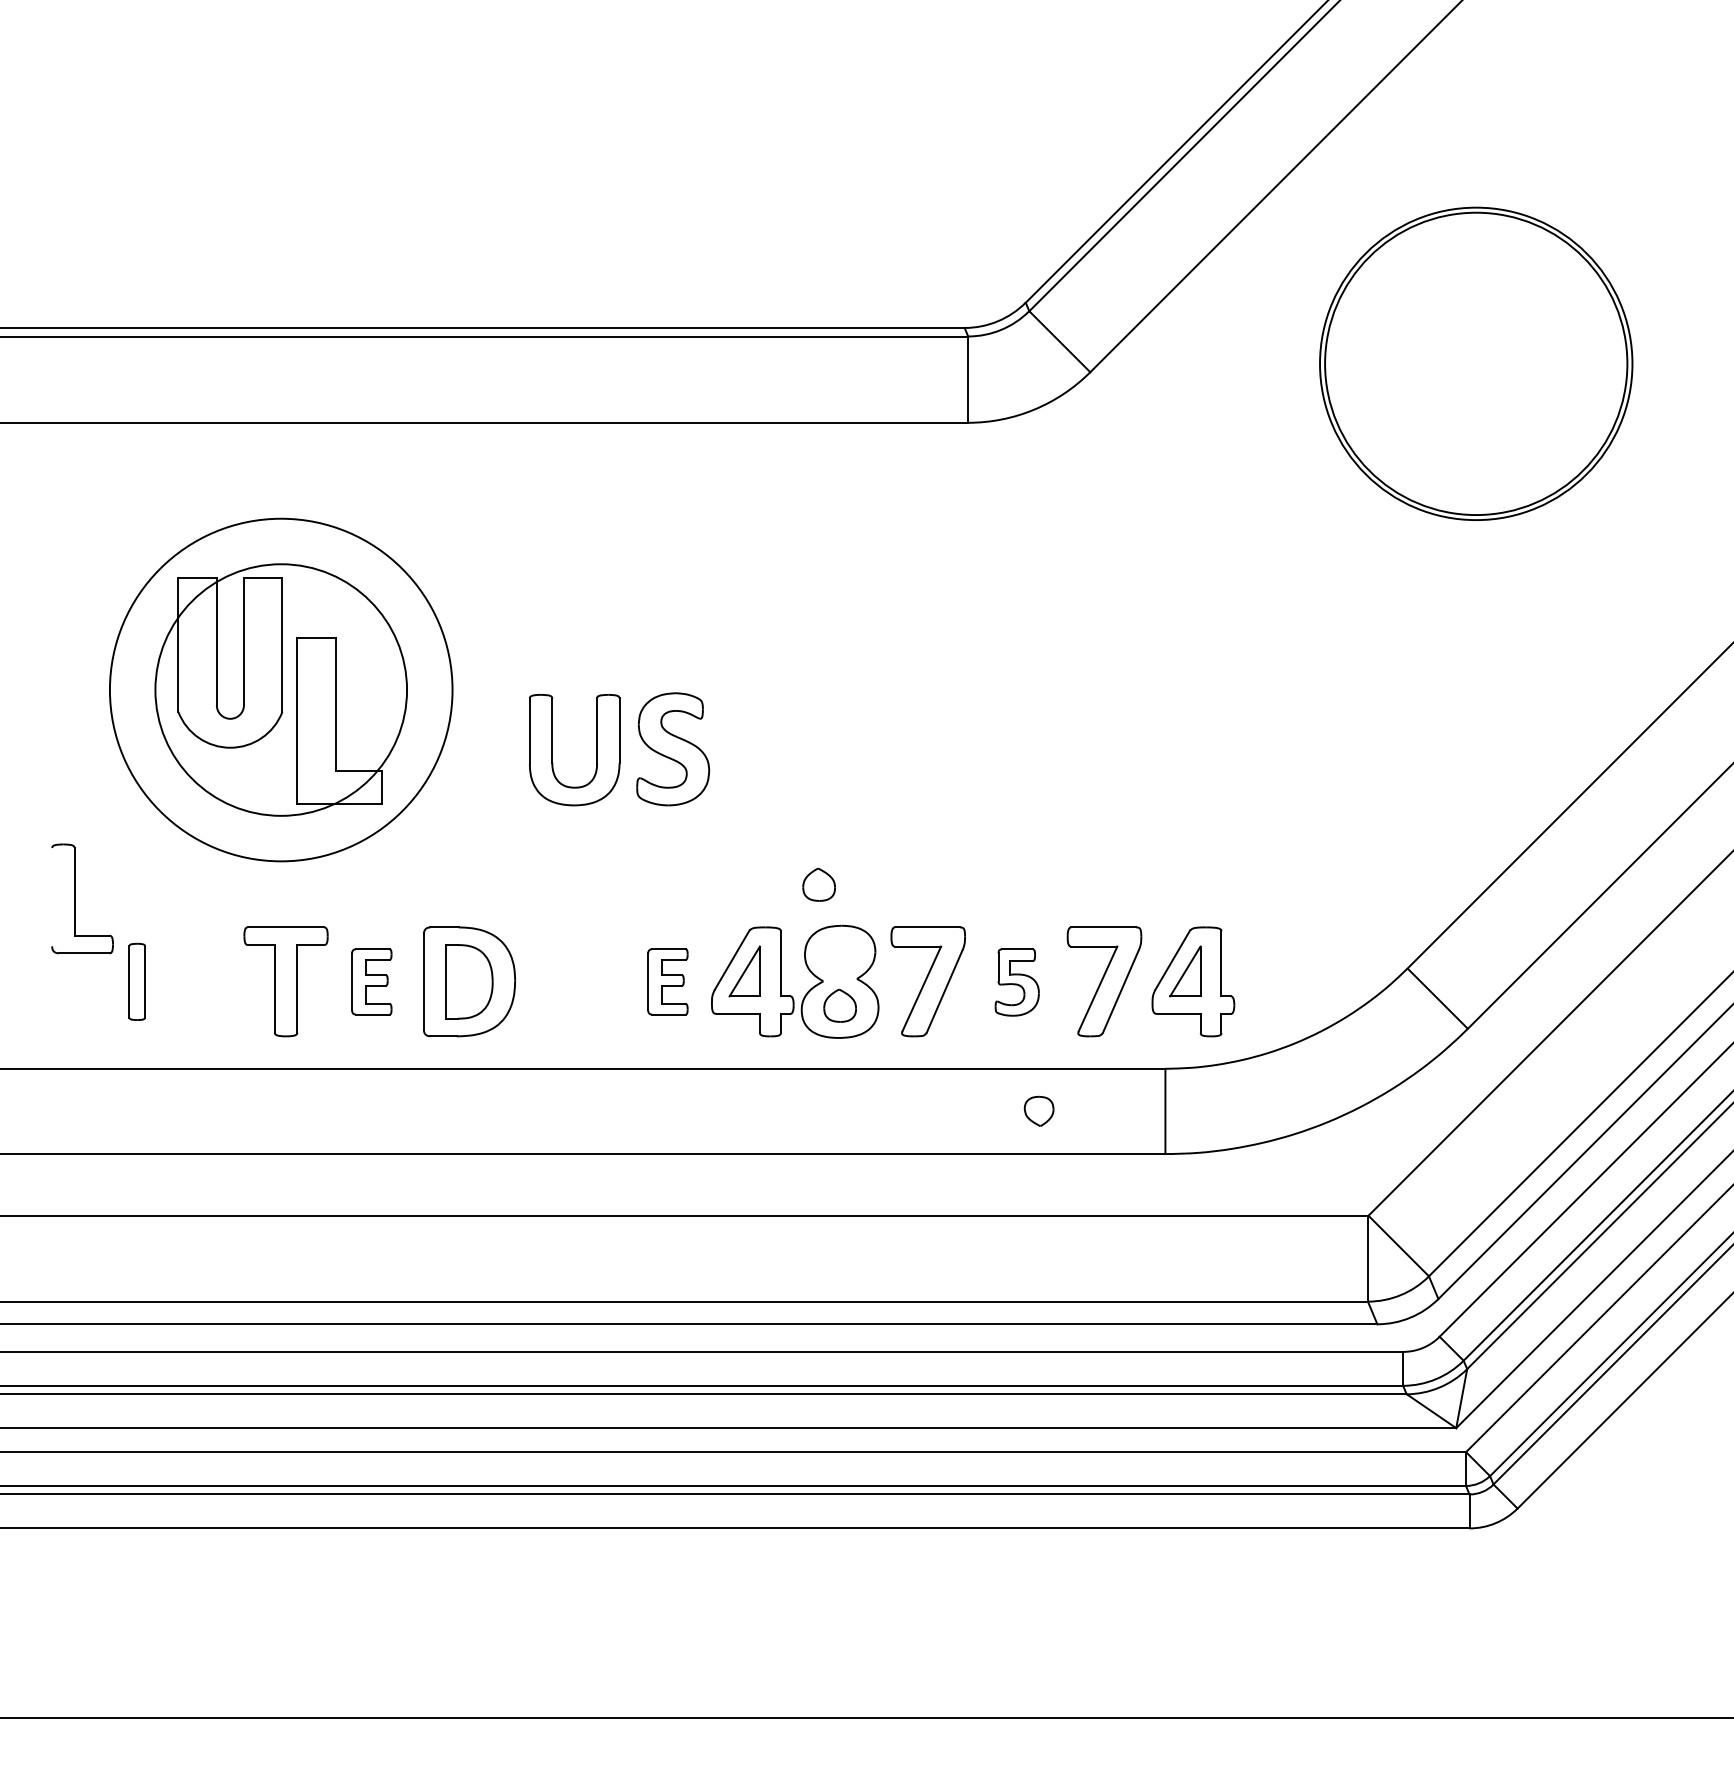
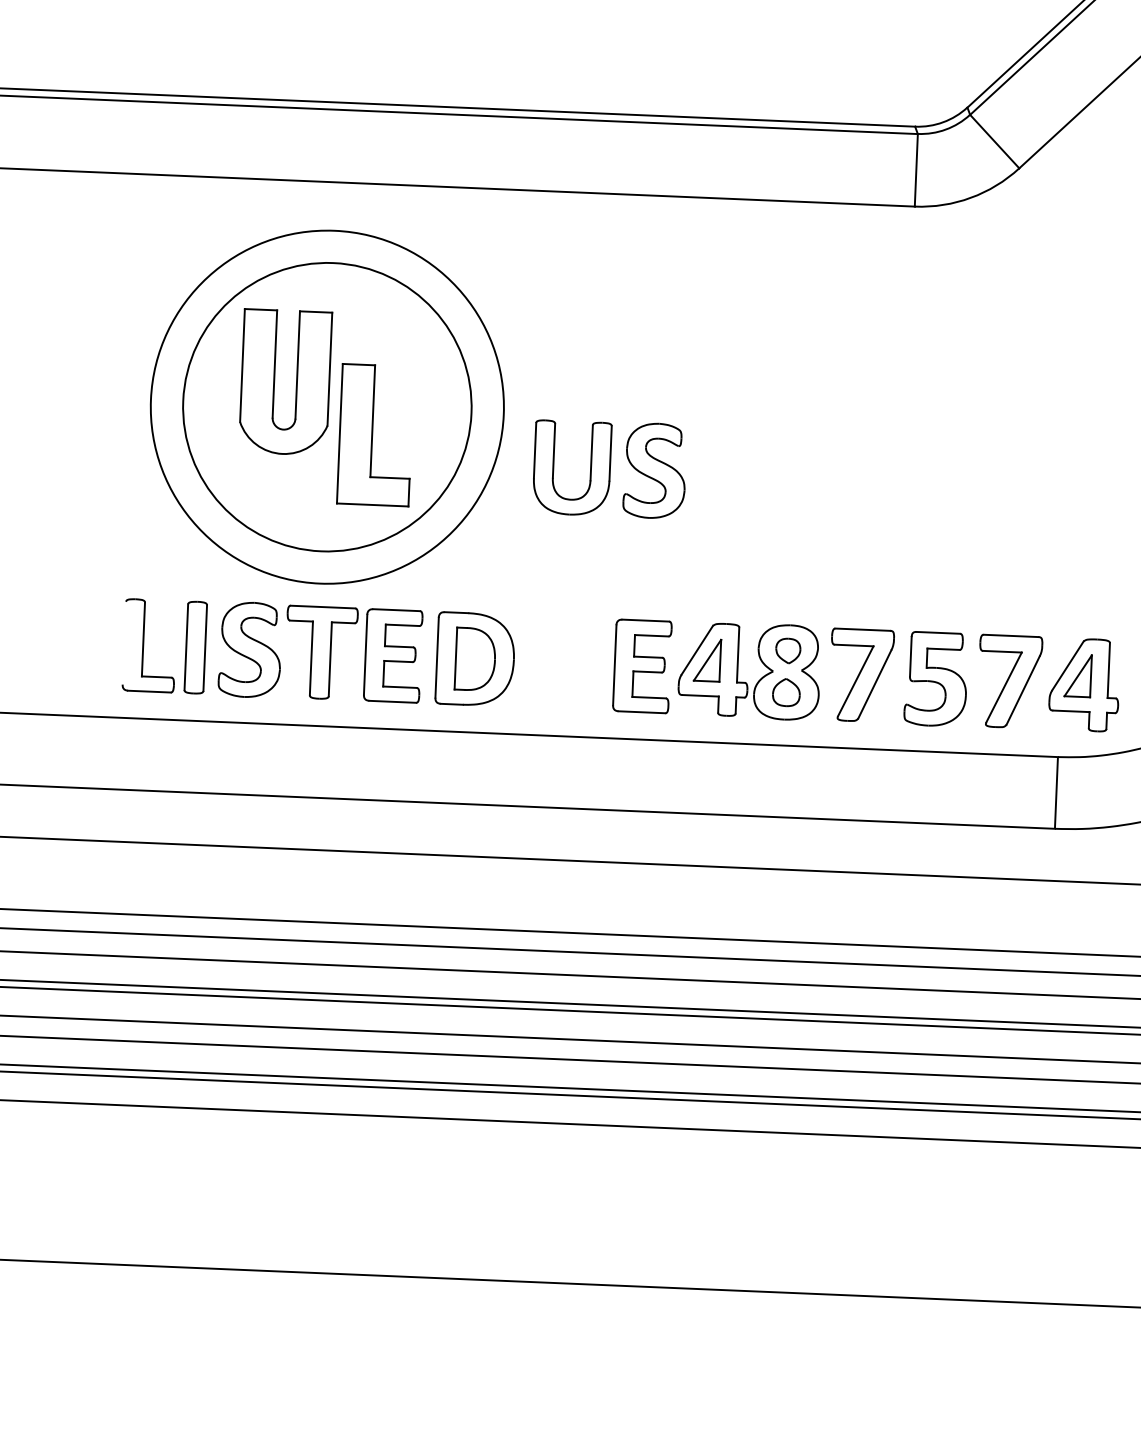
circle: (280, 689) -> (326, 406), size x1.67
part: (818, 884) -> (772, 589), removed
part: (75, 898) -> (144, 645), moved
part: (137, 981) -> (196, 647), size x1.43
part: (201, 981) -> (250, 649), added
part: (371, 981) -> (393, 655), size x1.67
part: (667, 981) -> (642, 666), size x1.67
part: (1017, 982) -> (936, 679), size x1.67
part: (1038, 1110) -> (787, 650), moved

